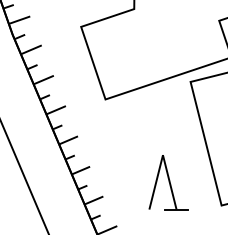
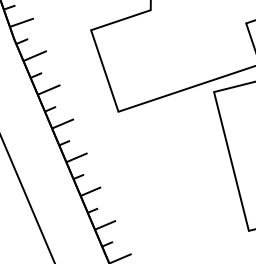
part: (168, 182) -> (189, 205), removed

